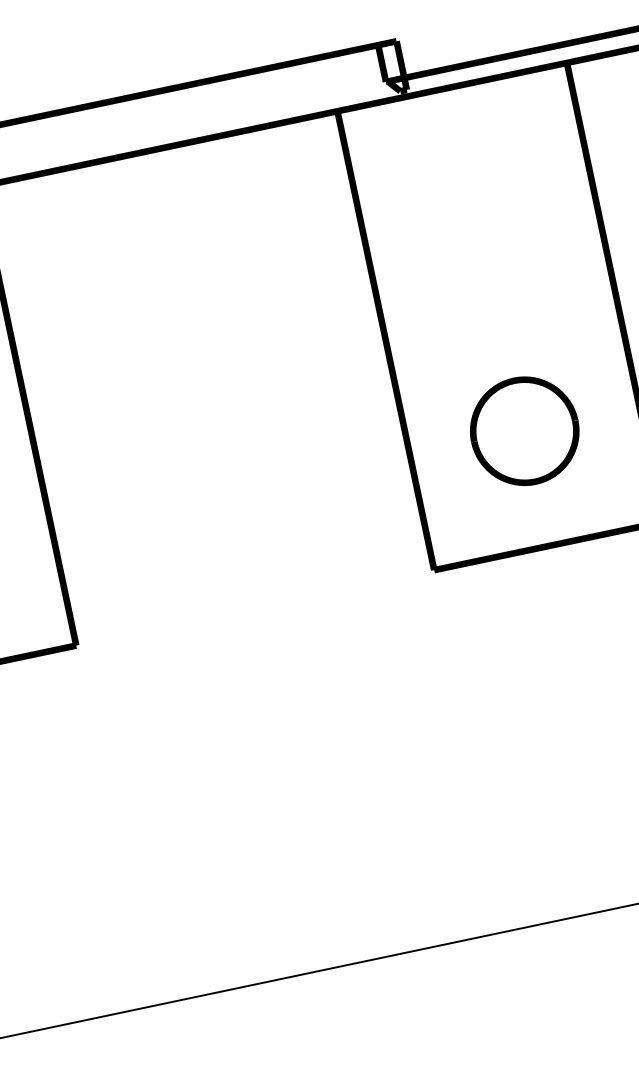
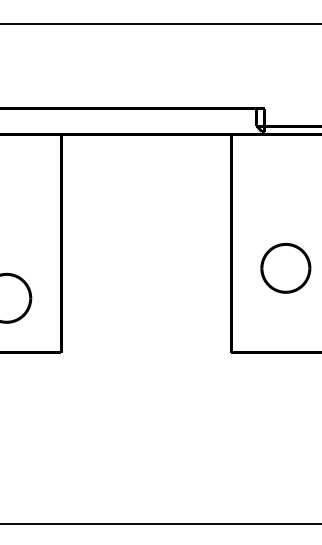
part: (523, 429) -> (285, 267), moved

